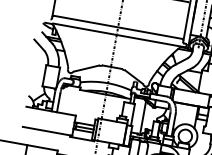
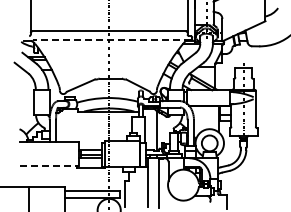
line: (119, 35) -> (112, 40), solid -> dashed
line: (47, 131) -> (49, 166), solid -> dashed

